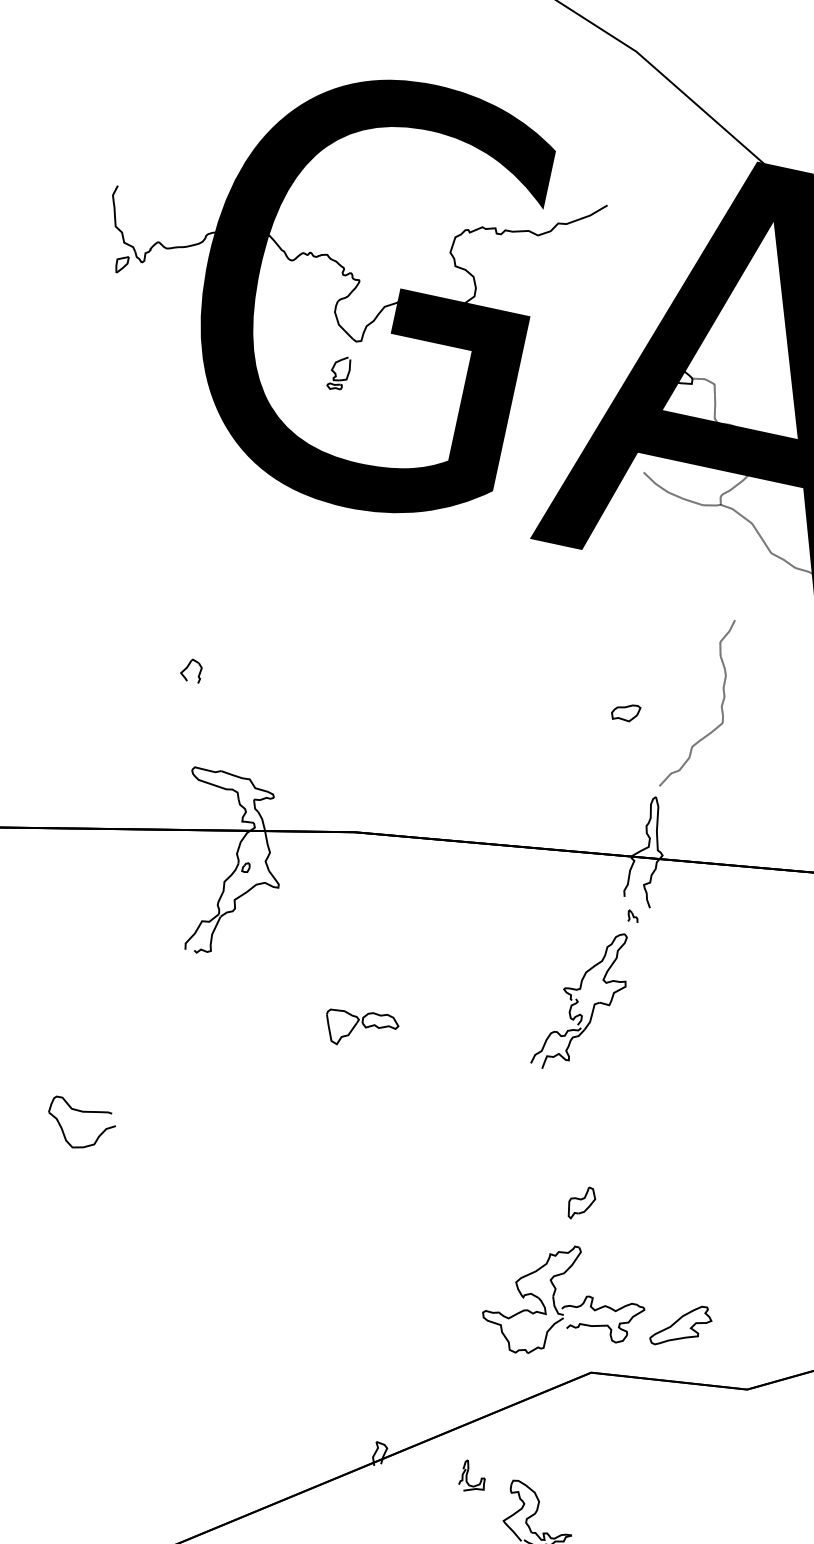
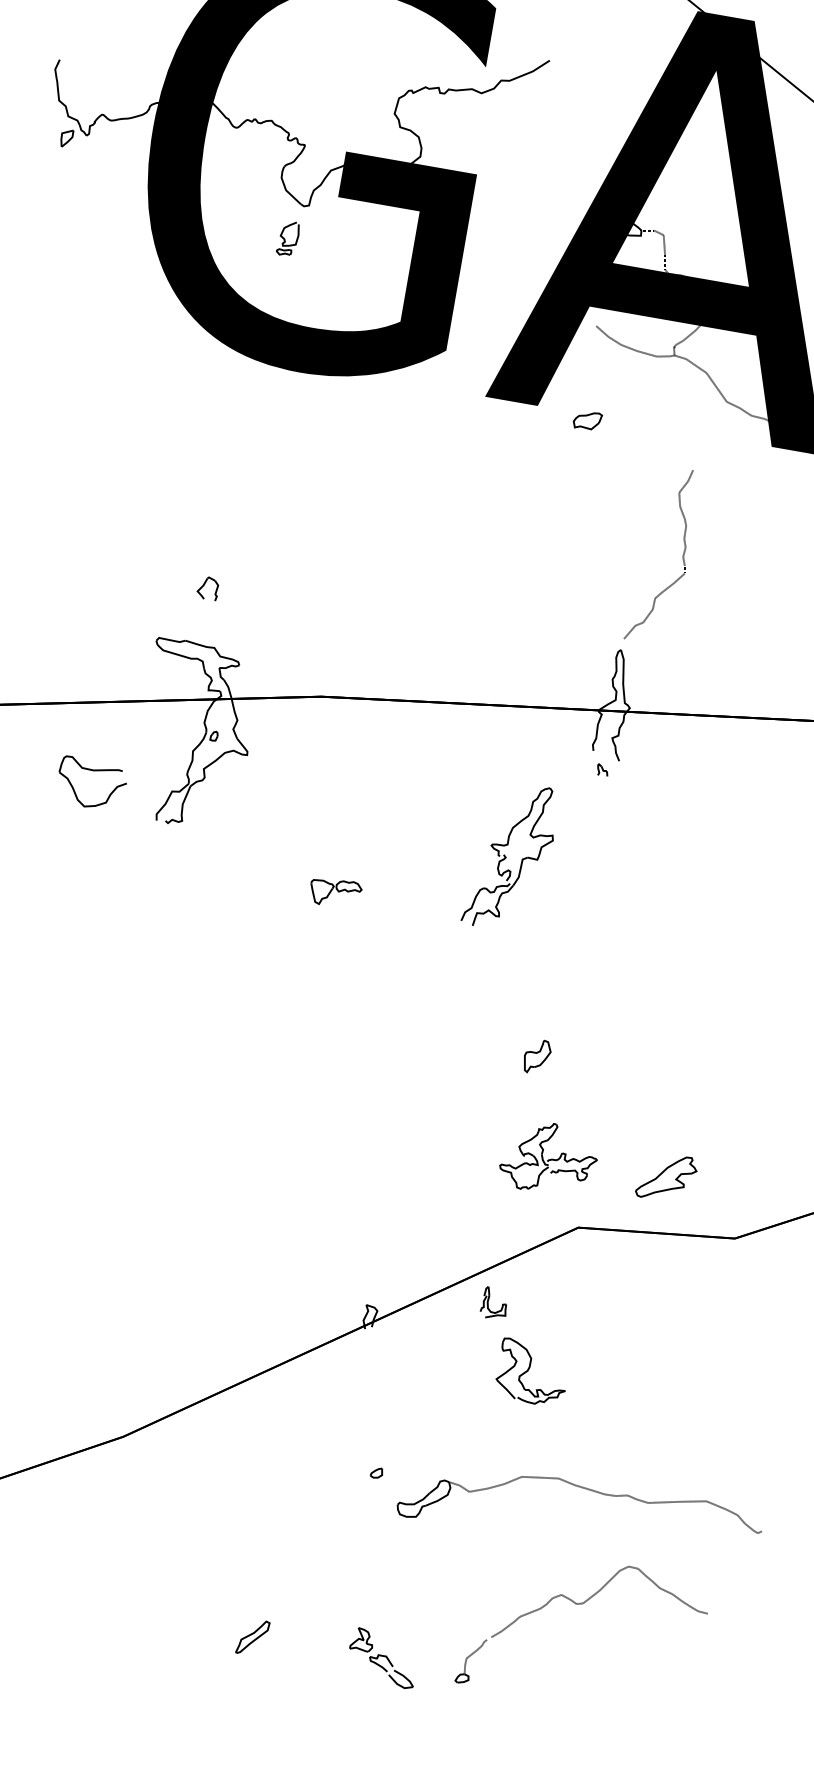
part: (191, 670) -> (207, 588), moved
part: (625, 713) -> (587, 421), moved
part: (578, 1000) -> (506, 856), moved
part: (362, 1027) -> (336, 891), size x0.7
part: (81, 1112) -> (92, 771), moved
part: (581, 1203) -> (537, 1056), moved
part: (564, 1300) -> (548, 1156), size x0.6
part: (471, 1475) -> (492, 1302), moved

